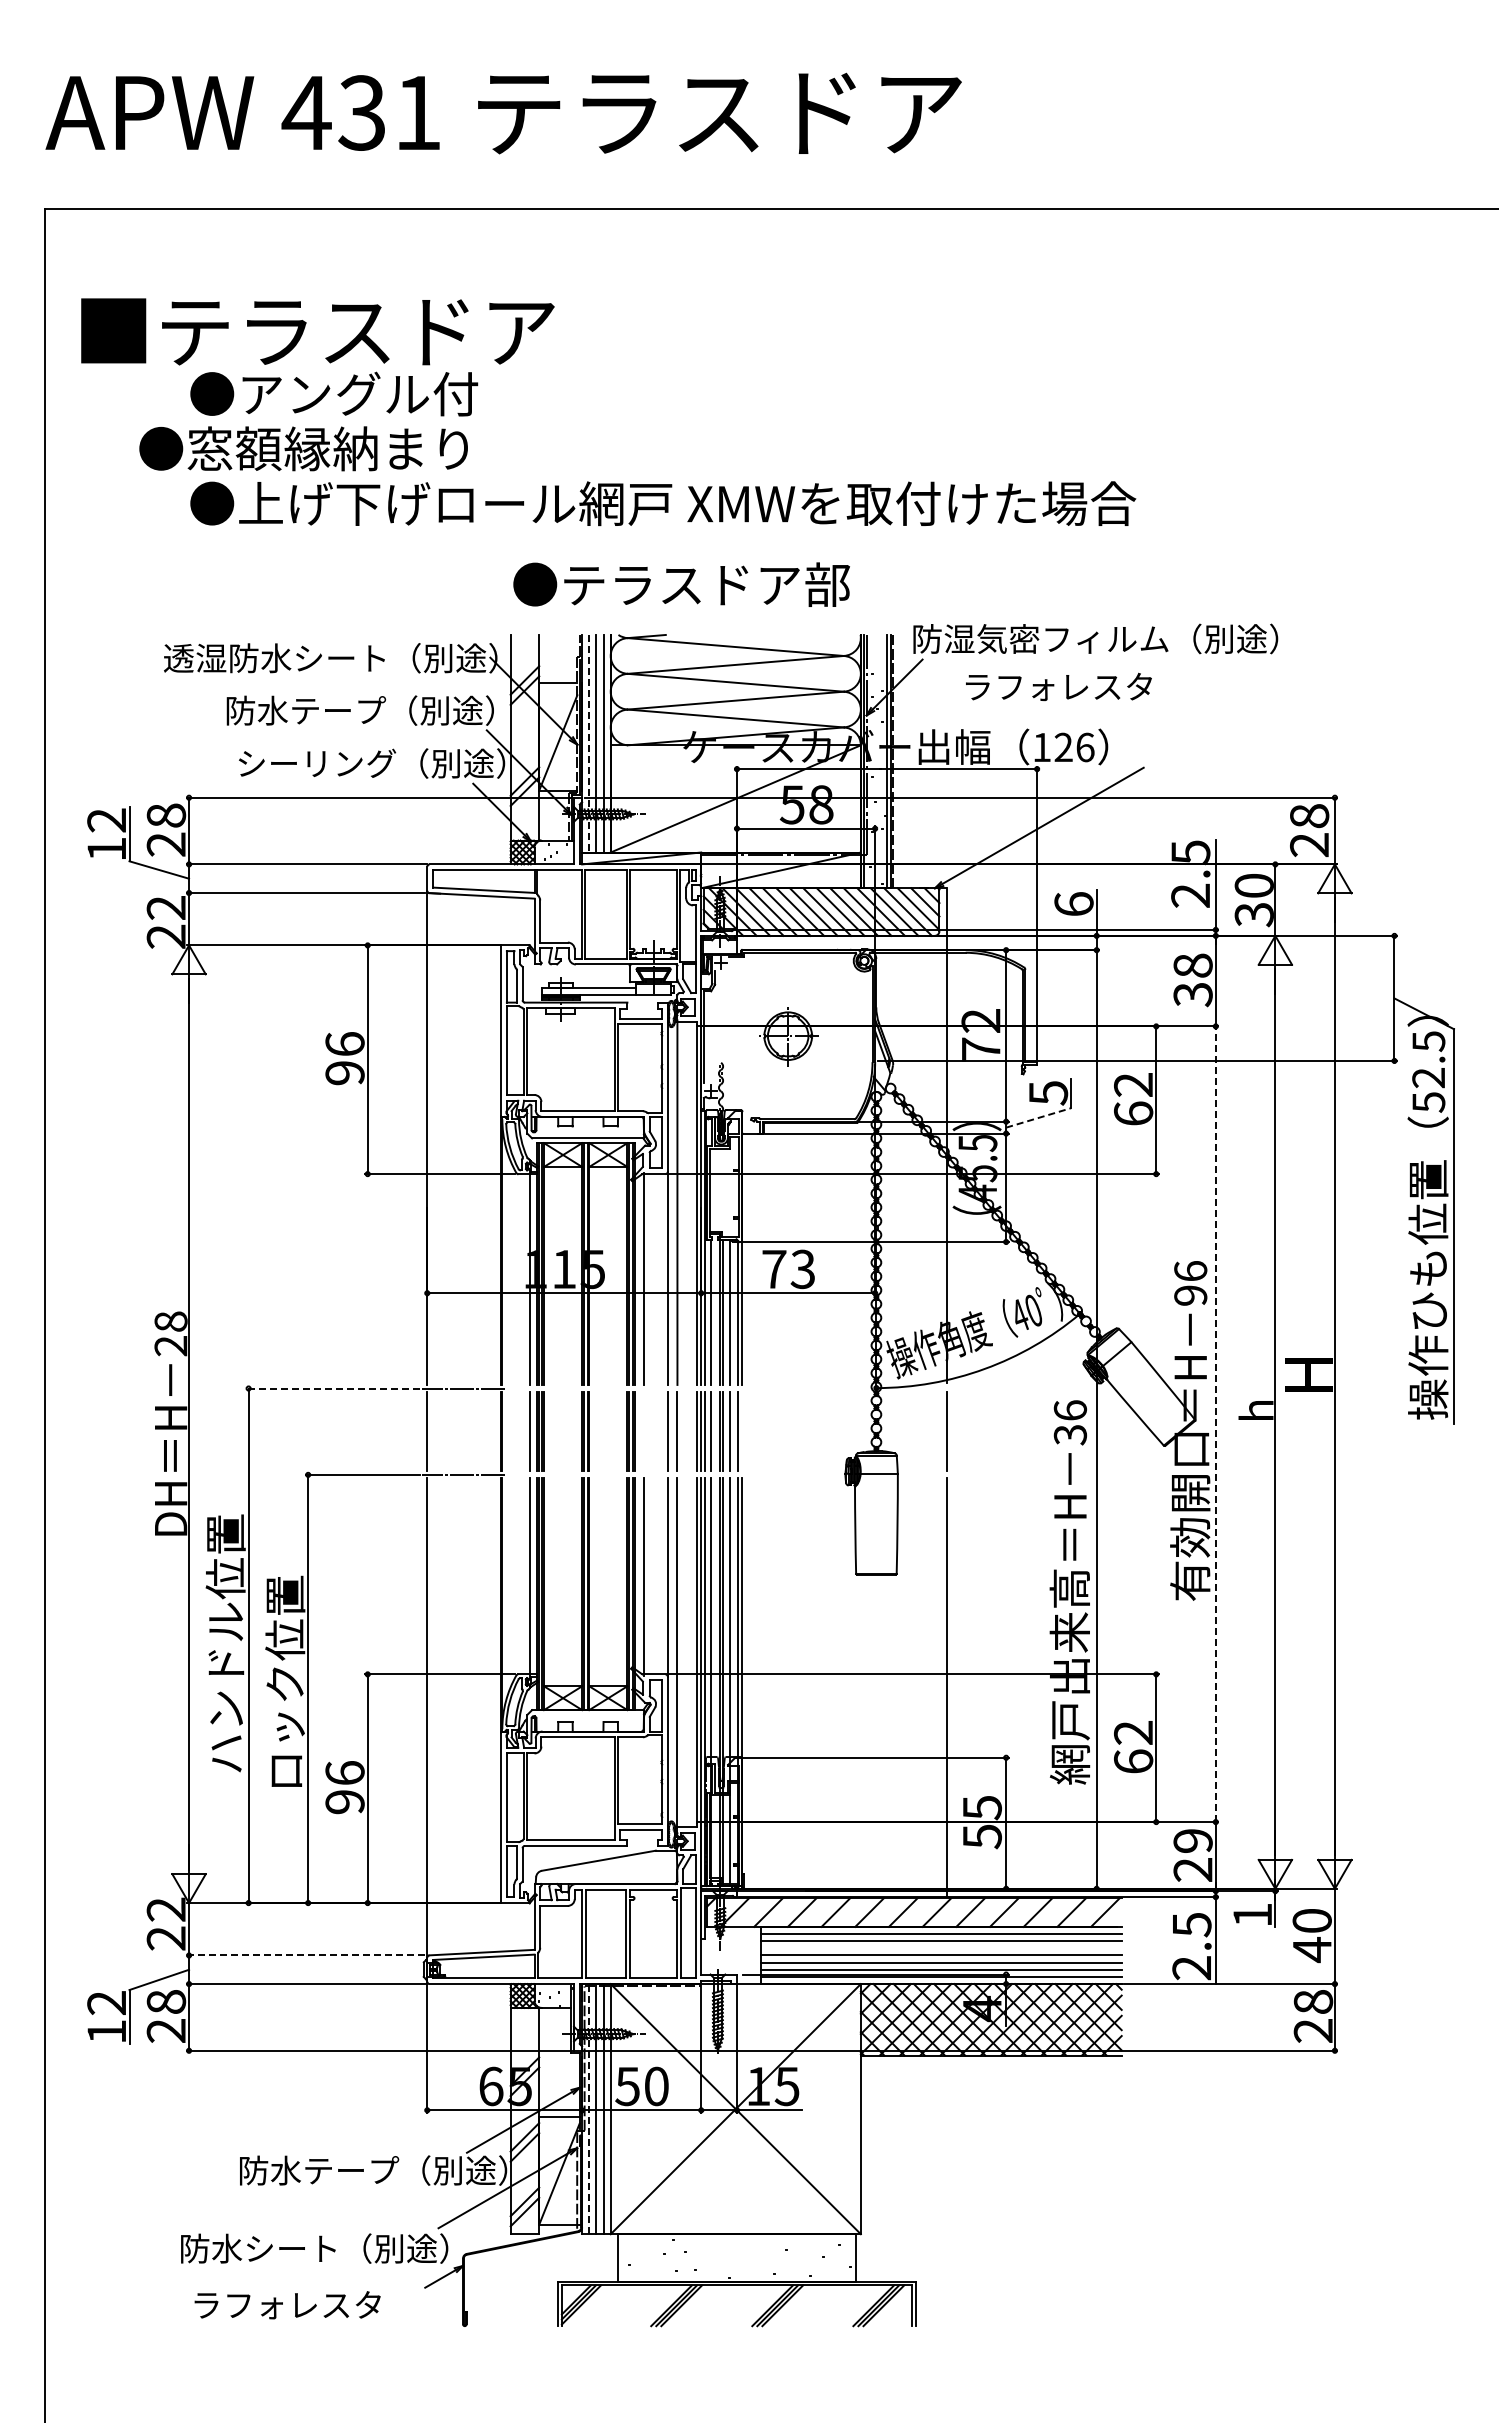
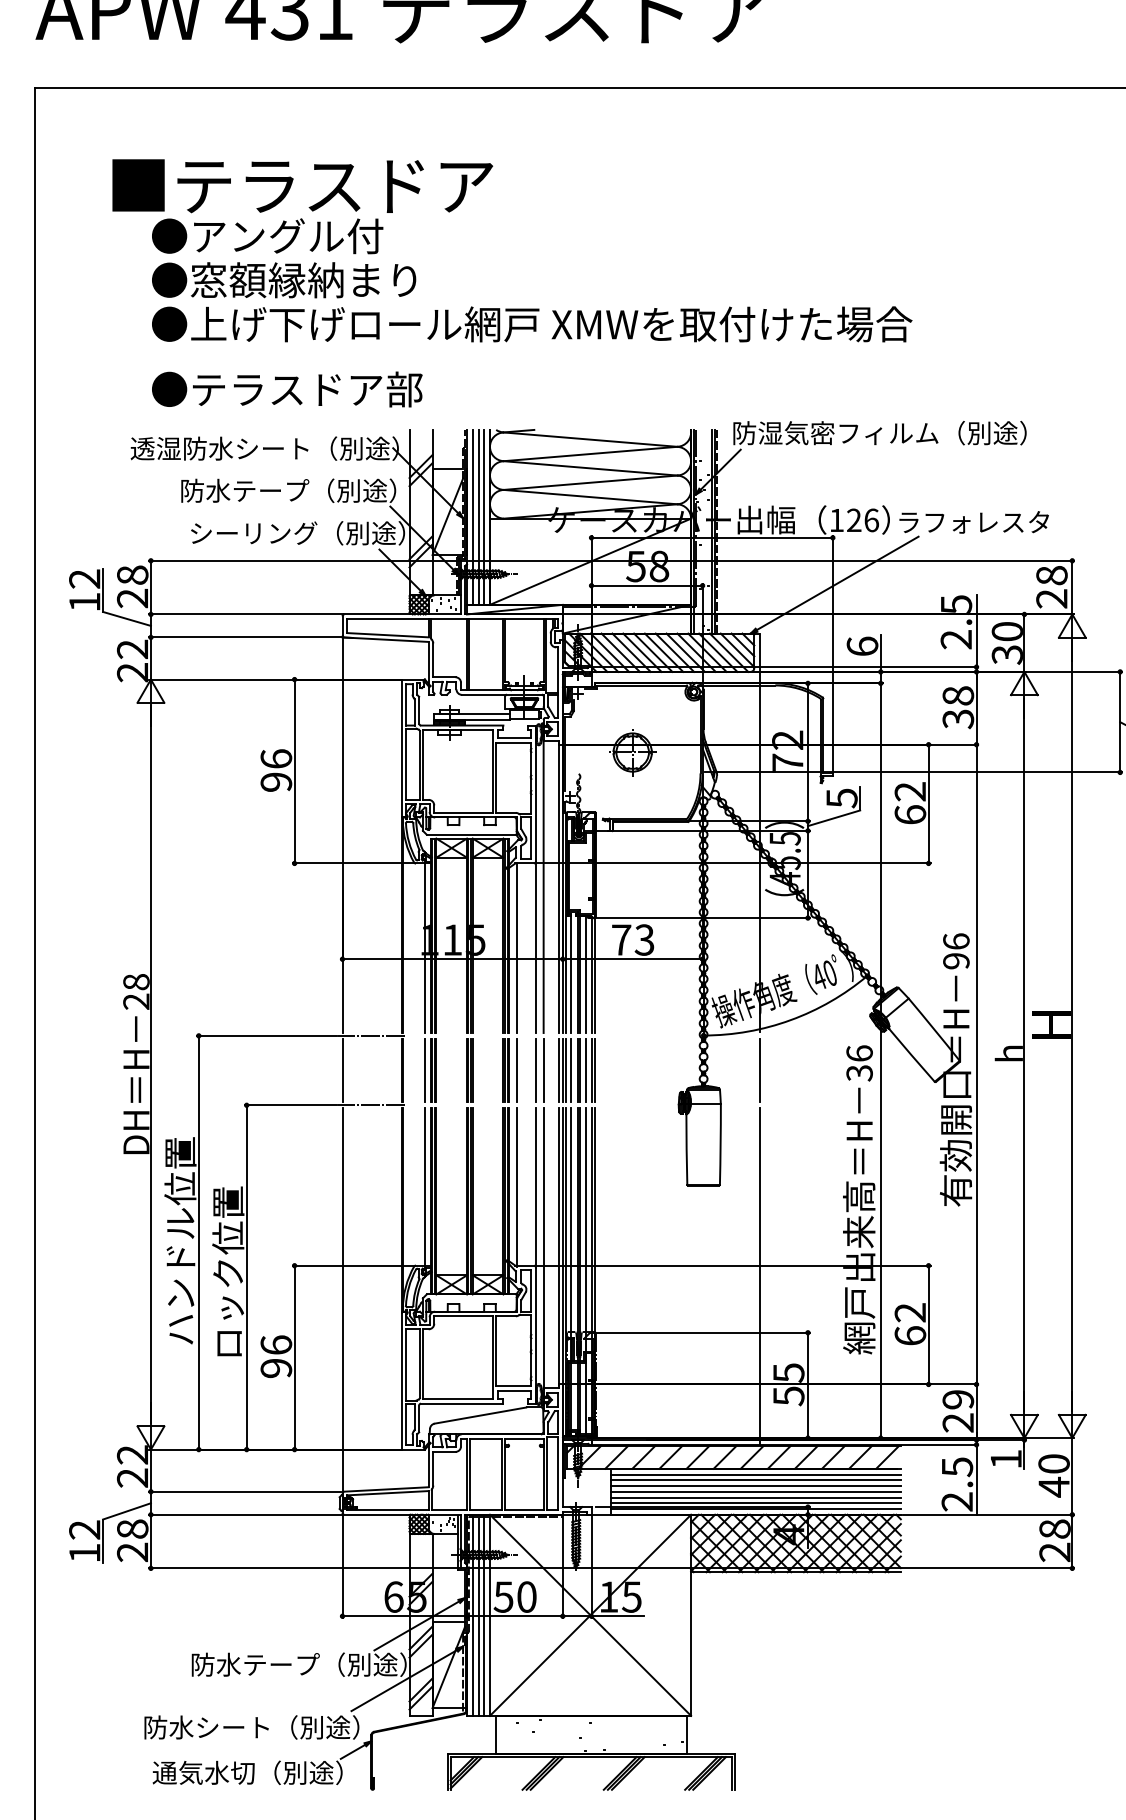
text: (317, 331) -> (302, 185), moved
text: (303, 448) -> (283, 279), moved
text: (681, 584) -> (287, 389), moved
text: (1058, 686) -> (973, 522), moved
line: (589, 743) -> (472, 517), dashed -> solid
line: (1038, 1117) -> (833, 817), dashed -> solid
line: (333, 1388) -> (267, 1035), dashed -> solid
line: (1215, 1424) -> (976, 1064), dashed -> solid
line: (644, 1431) -> (517, 1070), added
line: (741, 1431) -> (595, 1070), added
line: (940, 1948) -> (755, 1486), added
line: (305, 1955) -> (244, 1491), dashed -> solid
line: (589, 2108) -> (472, 1614), dashed -> solid
text: (309, 2304) -> (247, 1772), ラフォレスタ -> 通気水切（別途）

